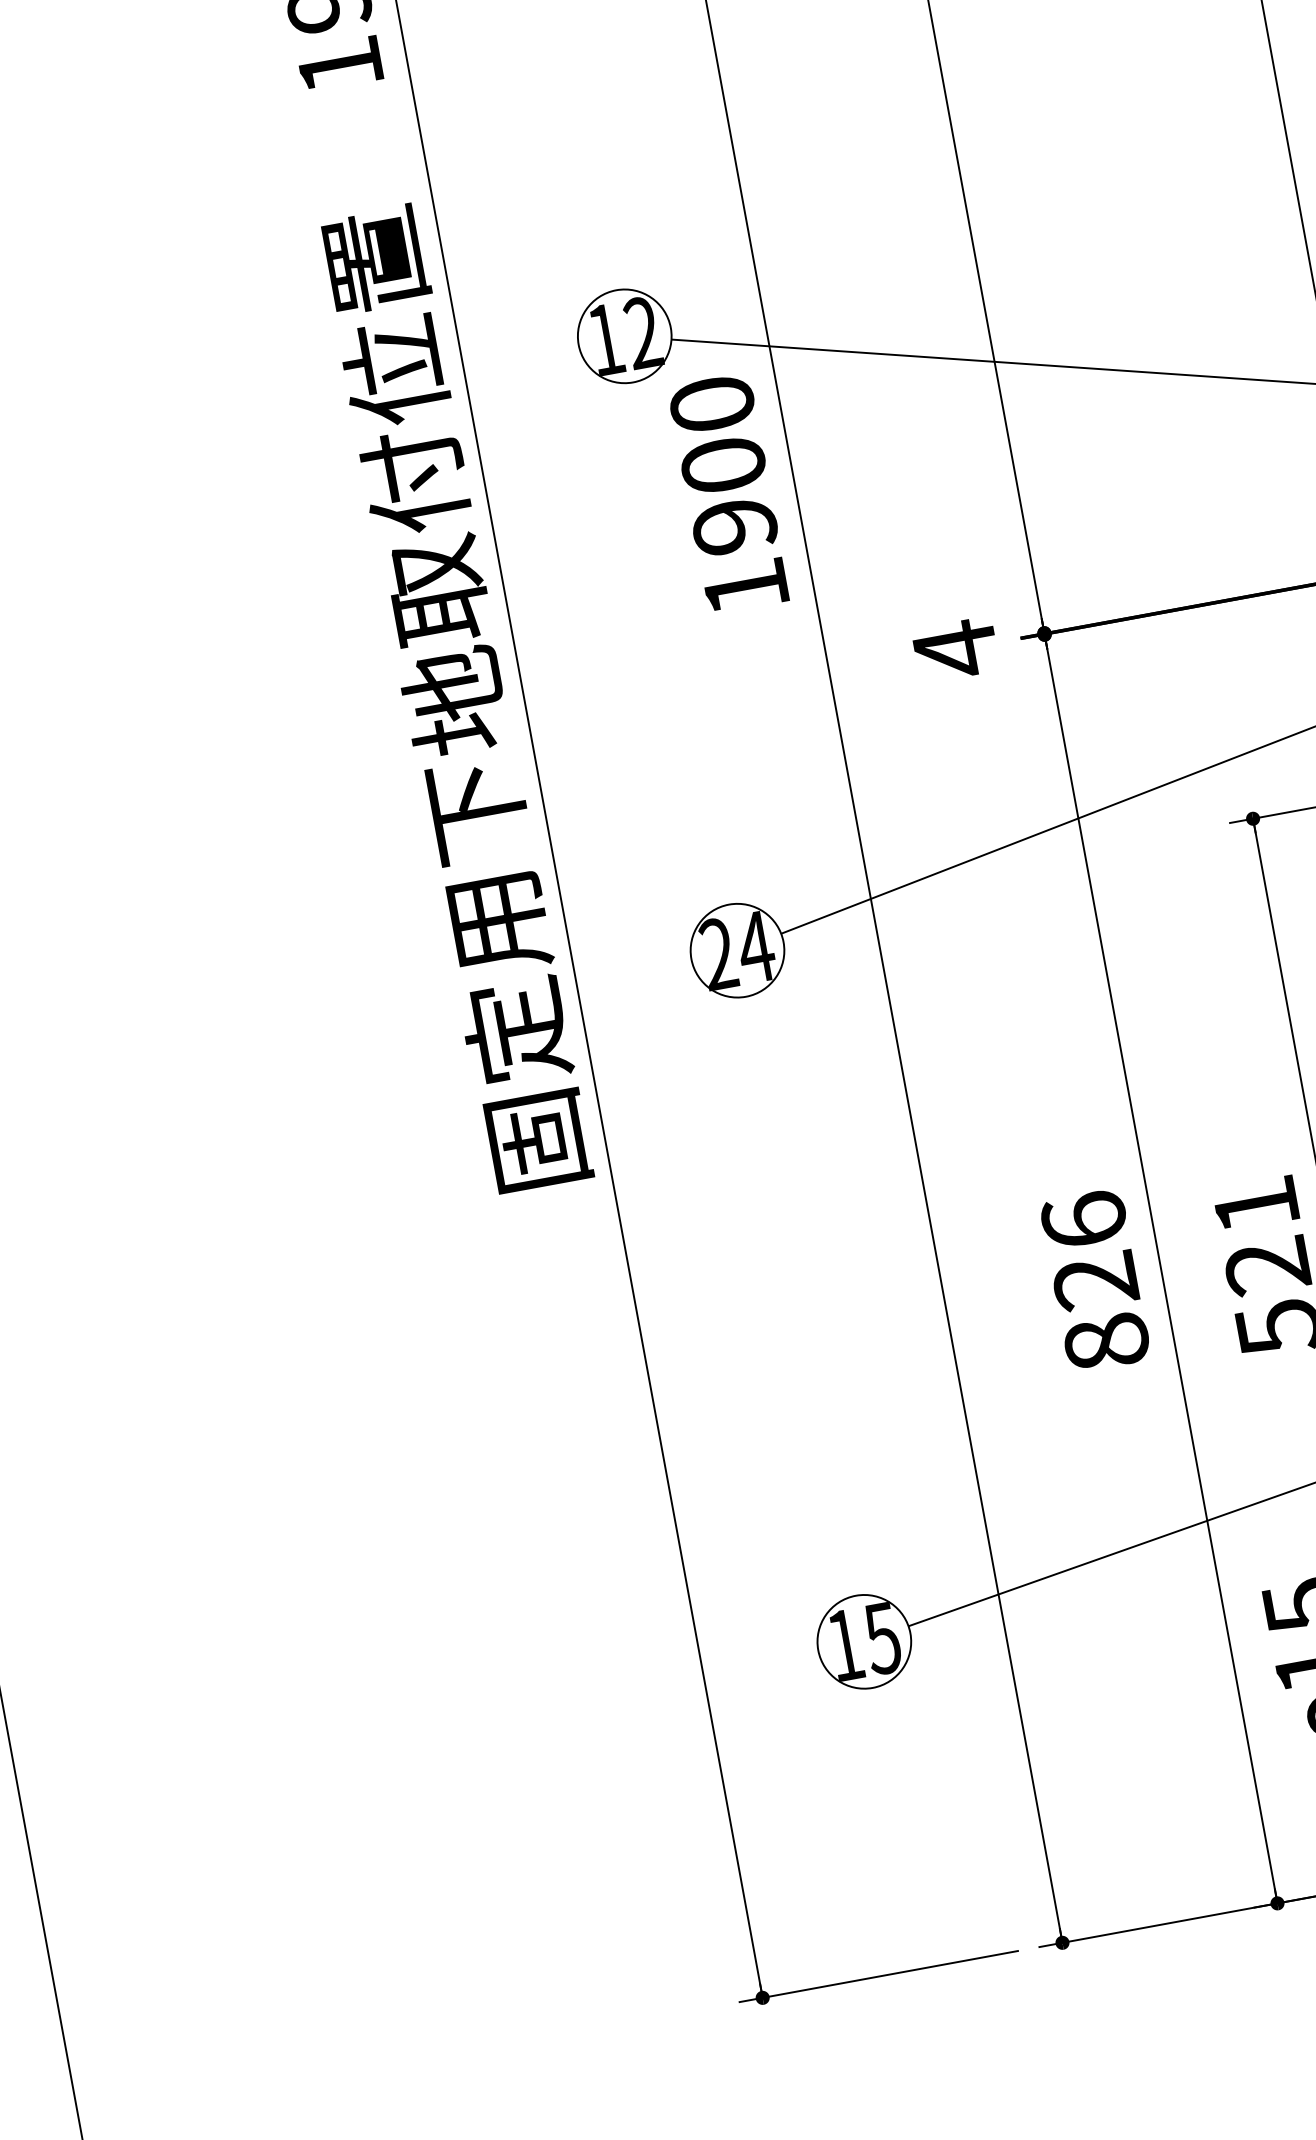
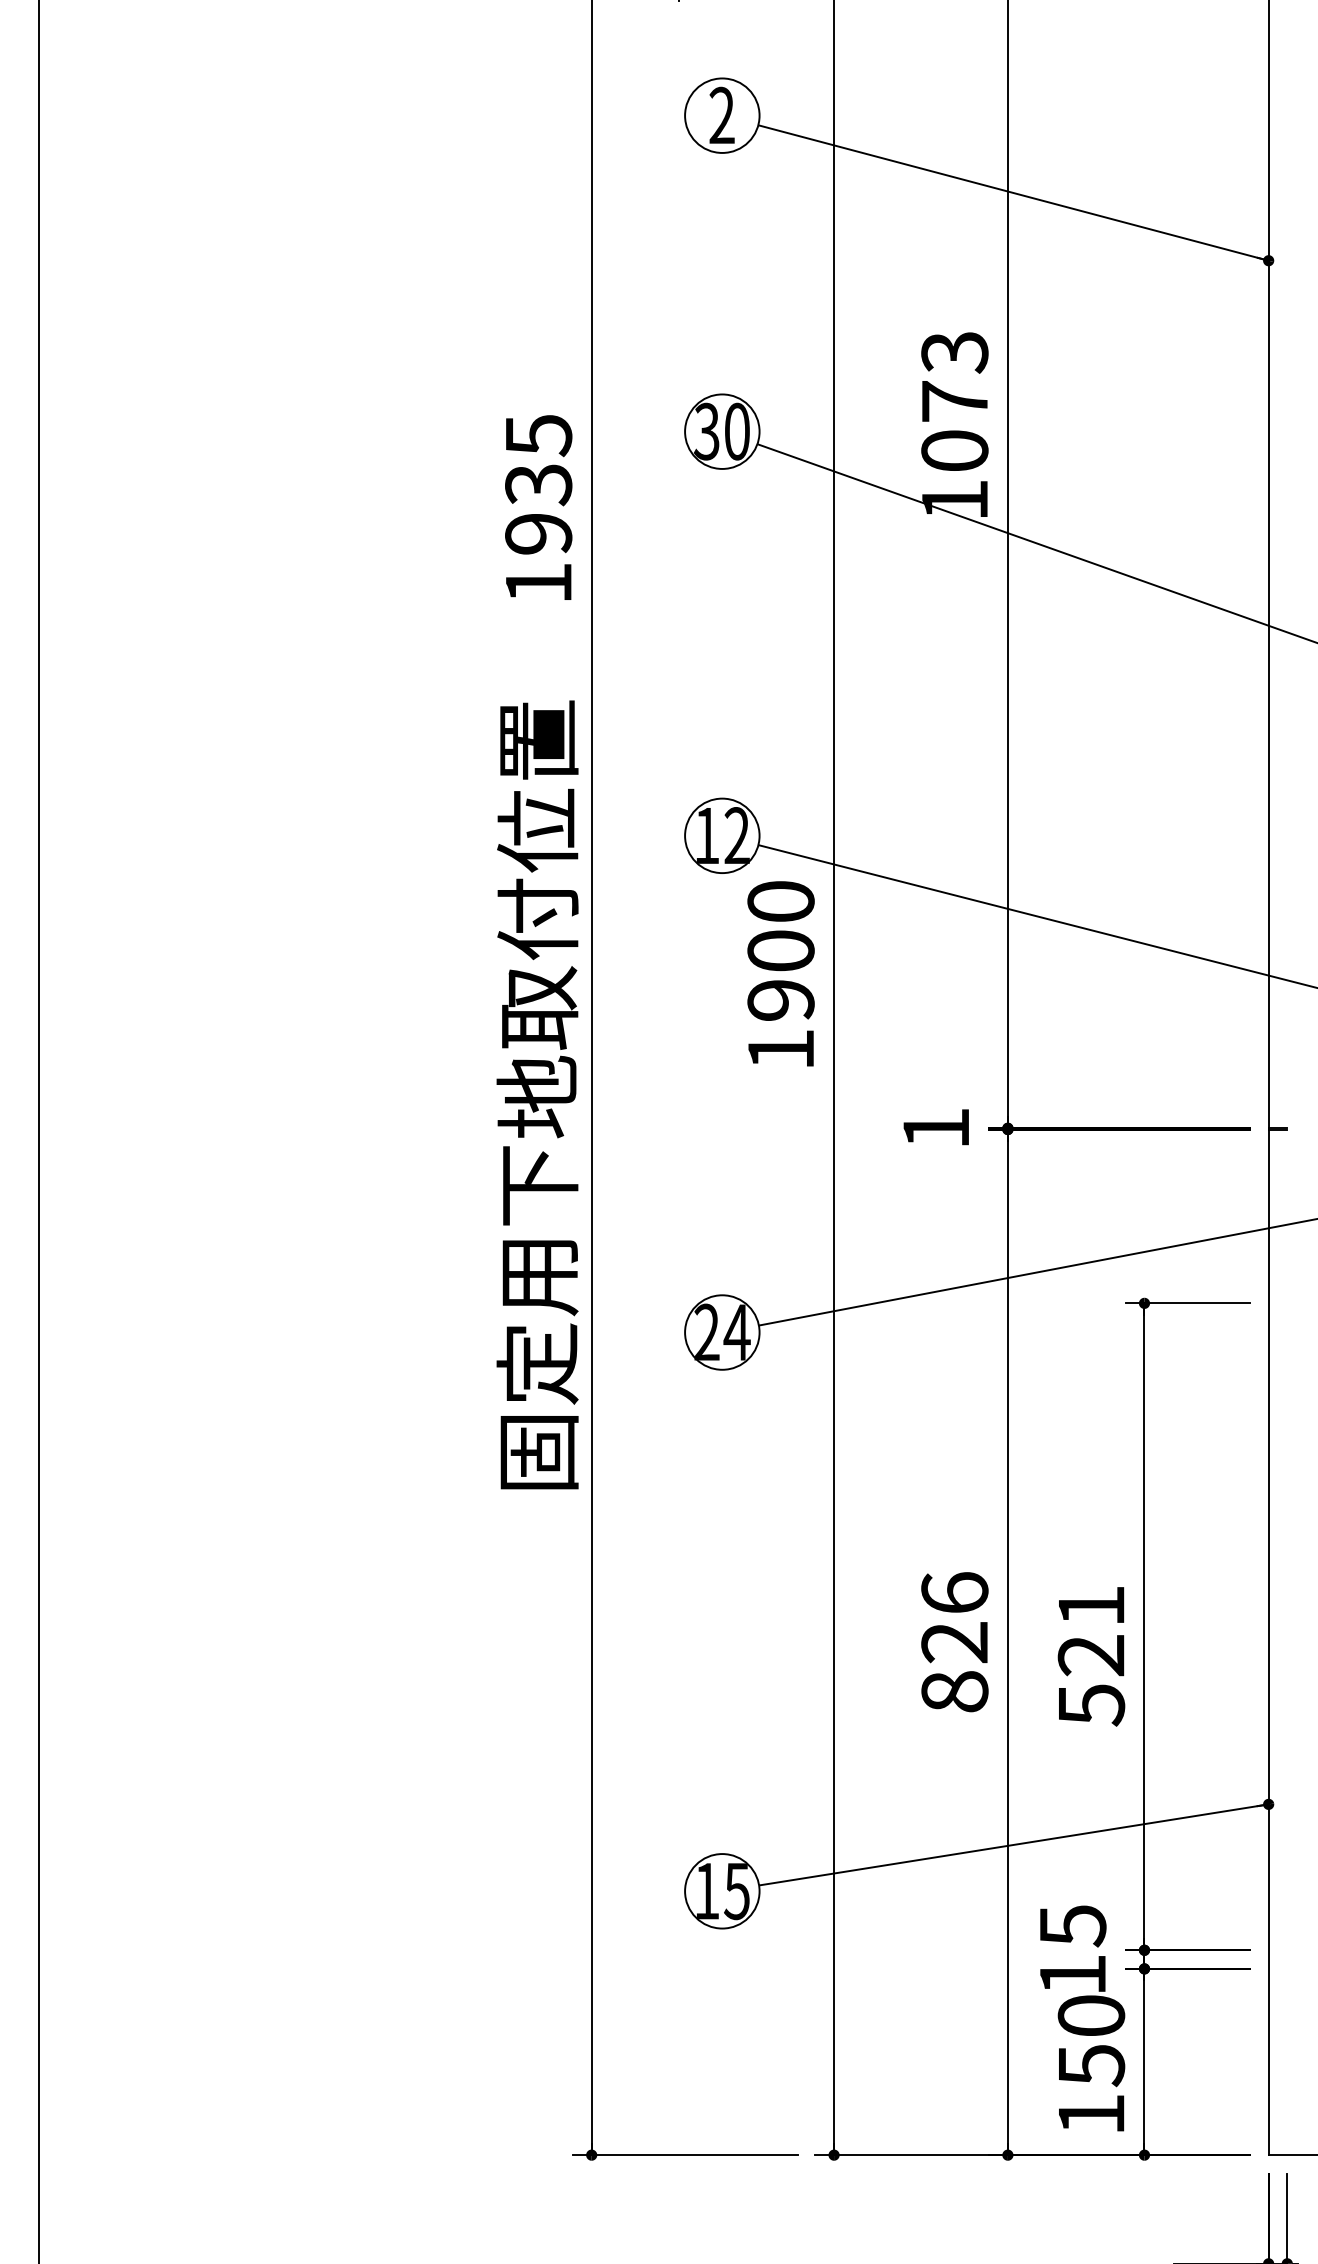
text: (954, 649) -> (935, 1128), 4 -> 1

